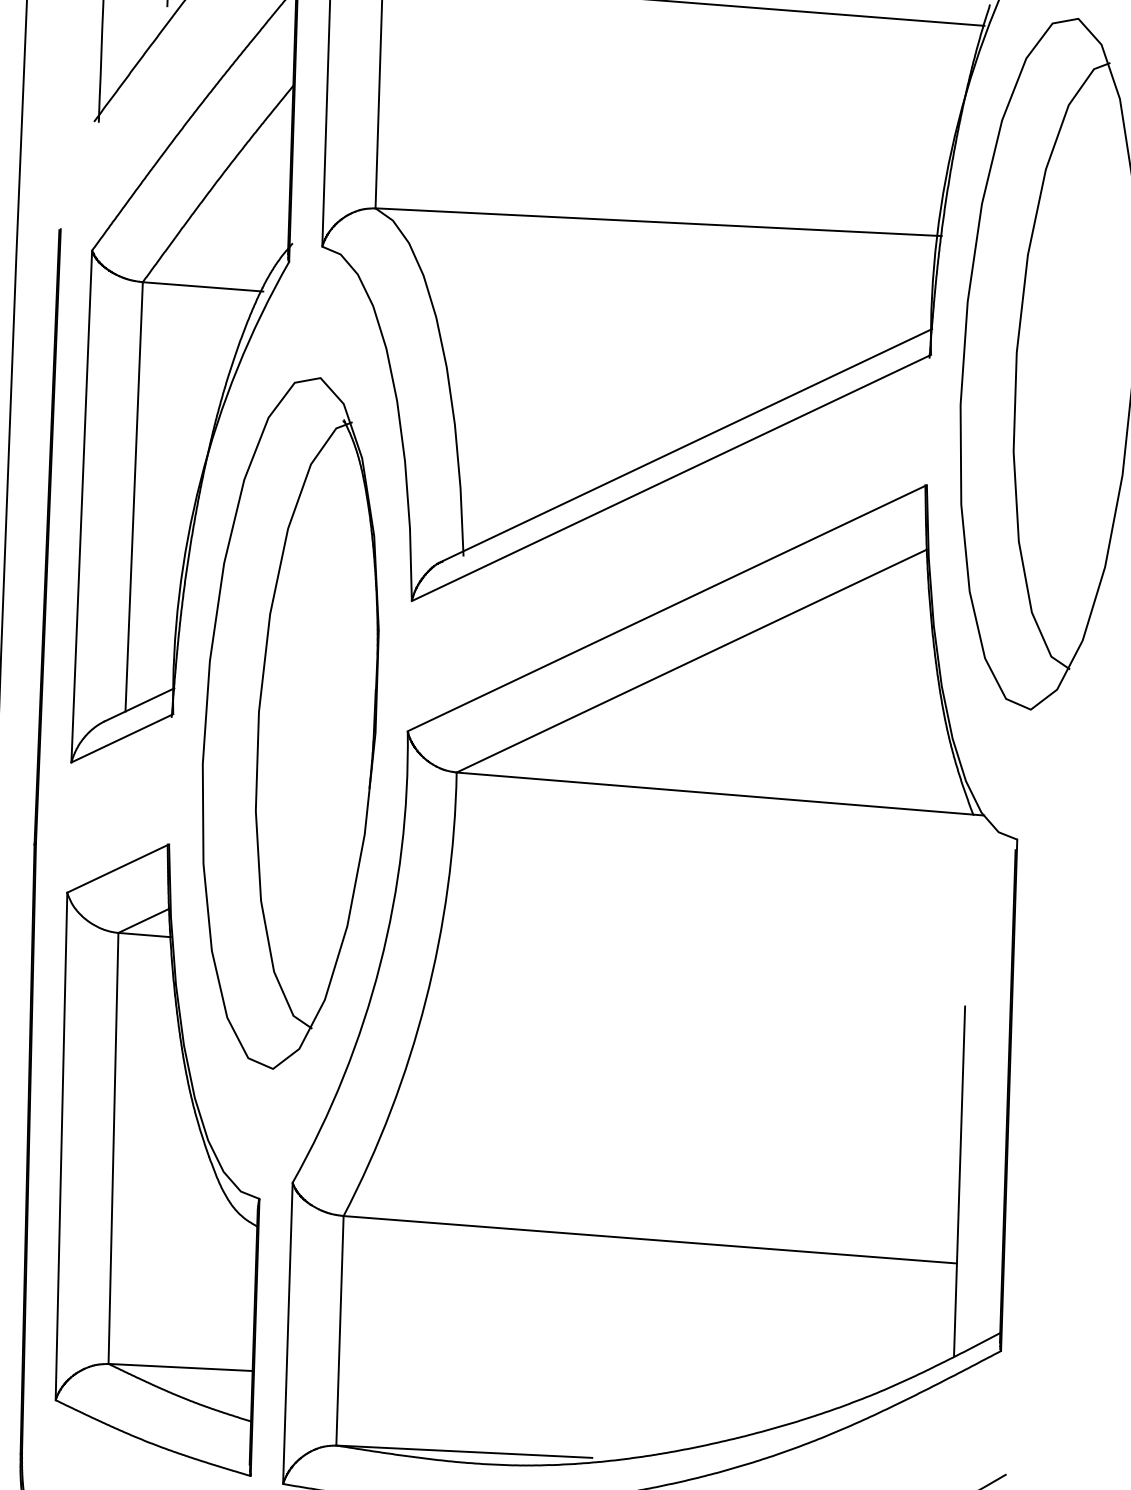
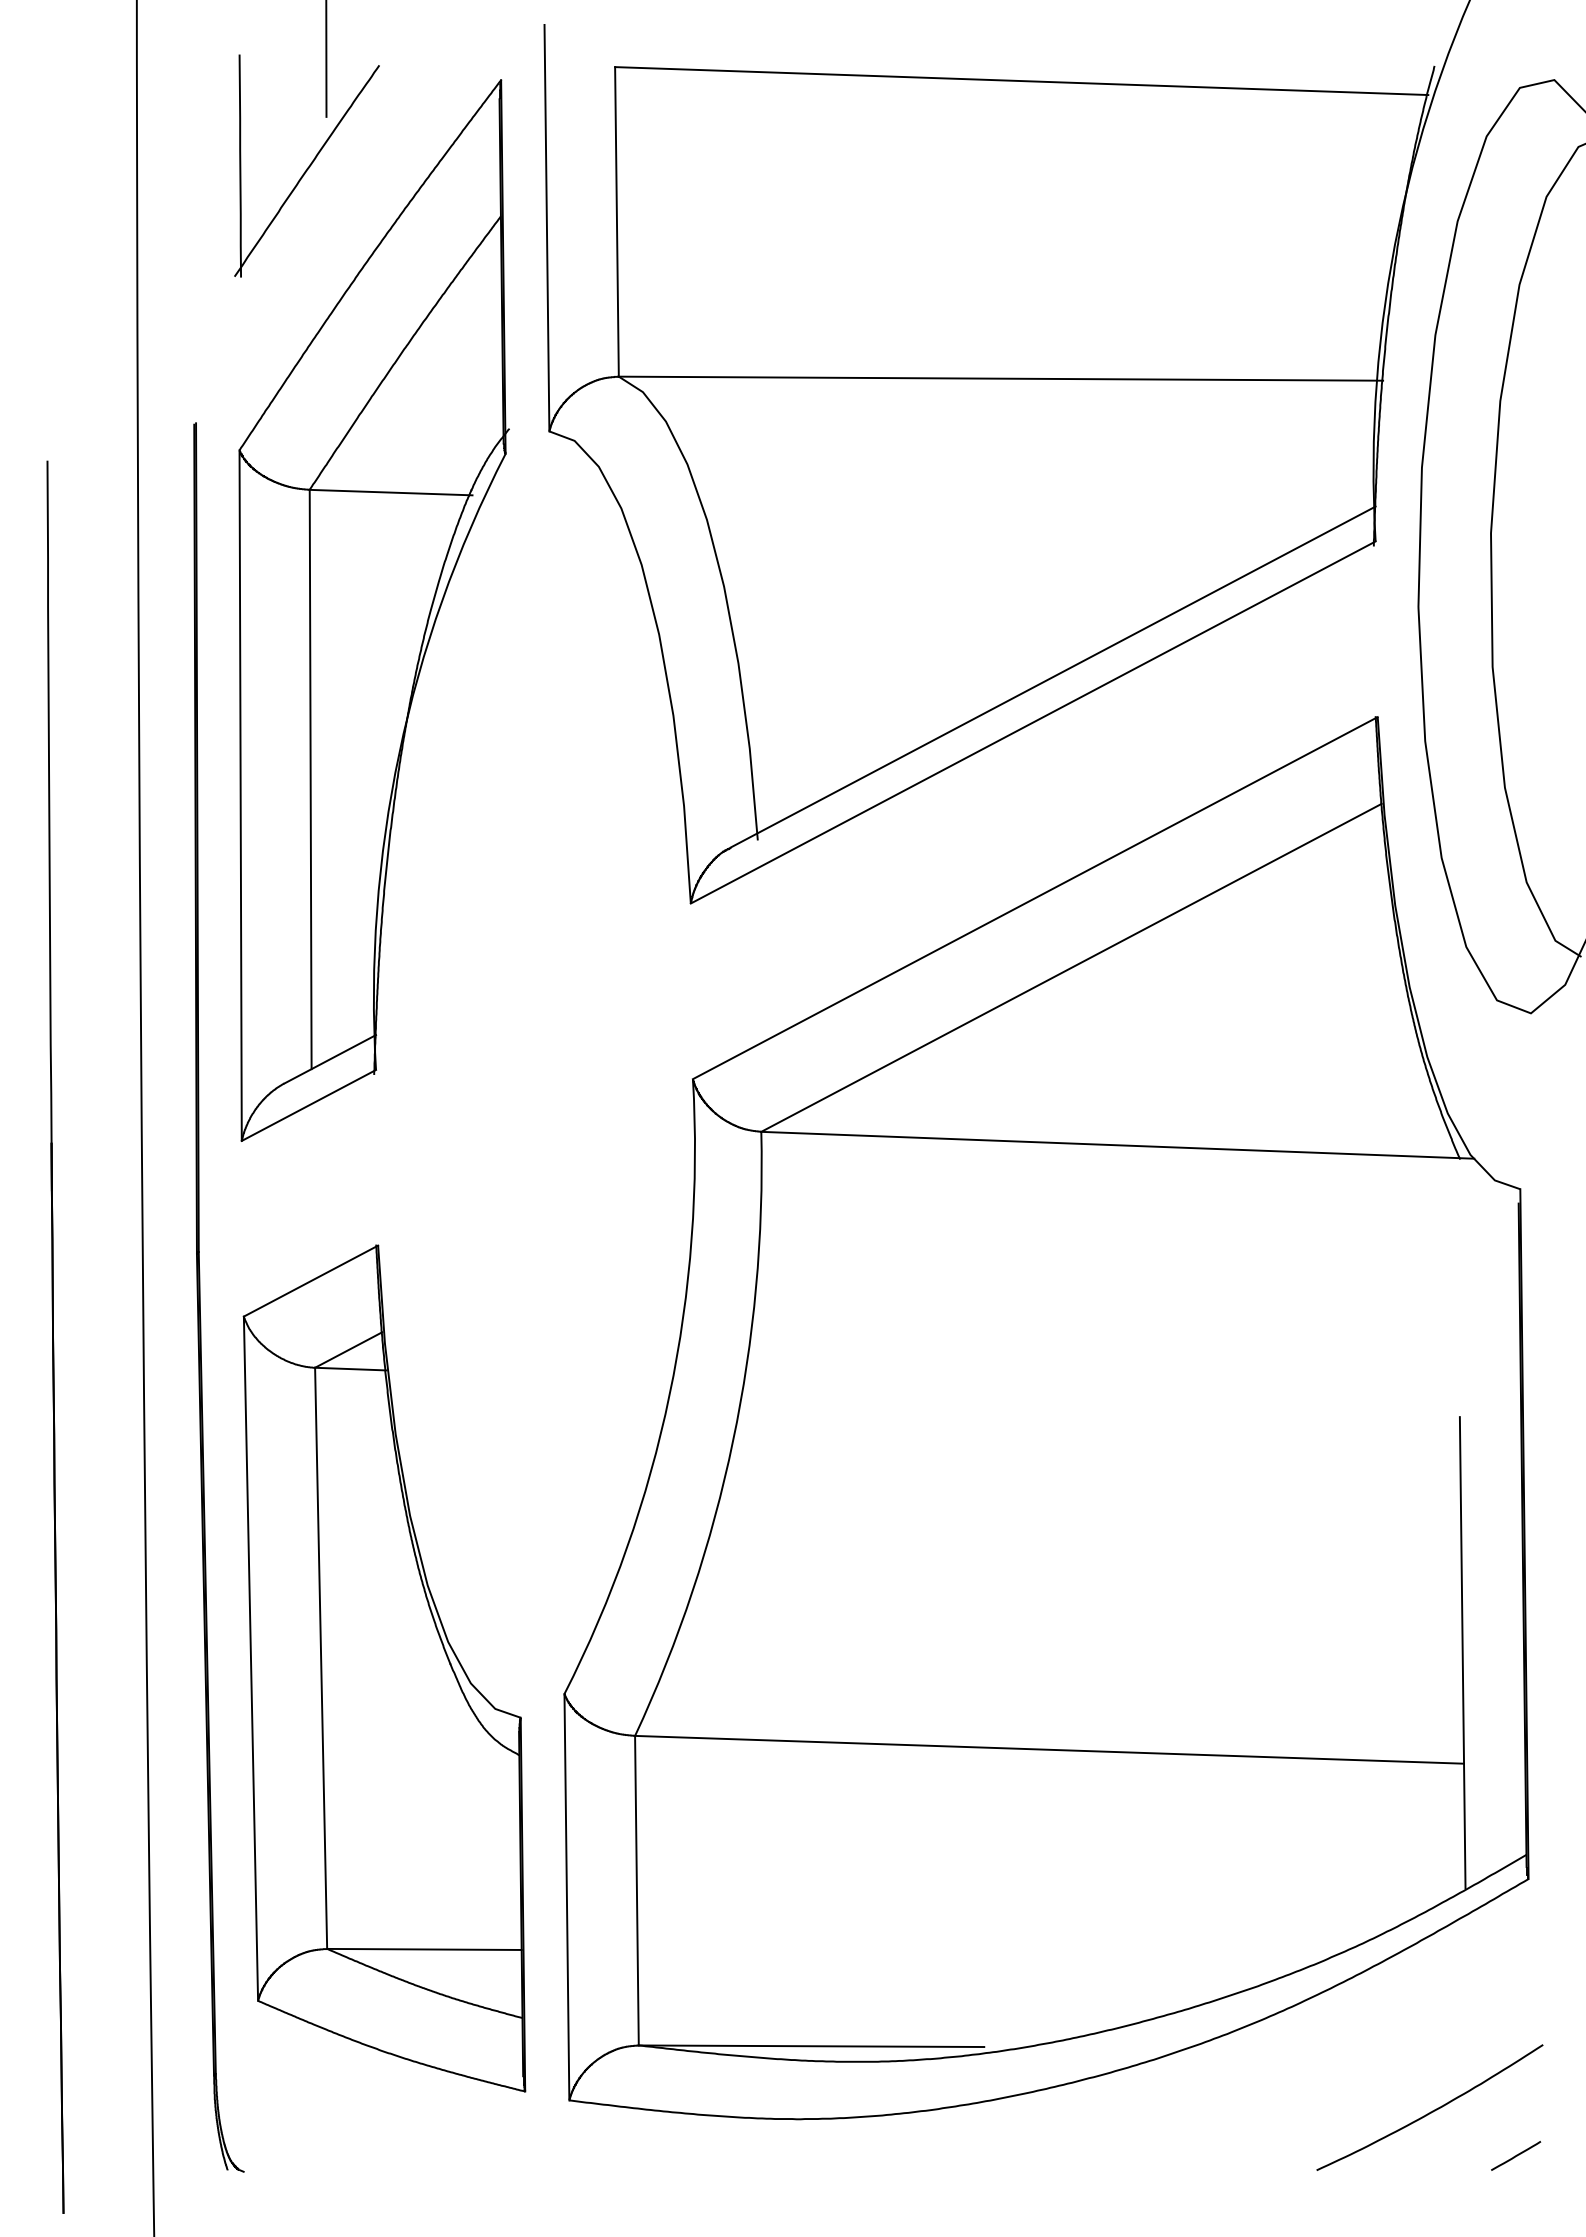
part: (290, 722) -> (534, 1074), removed

